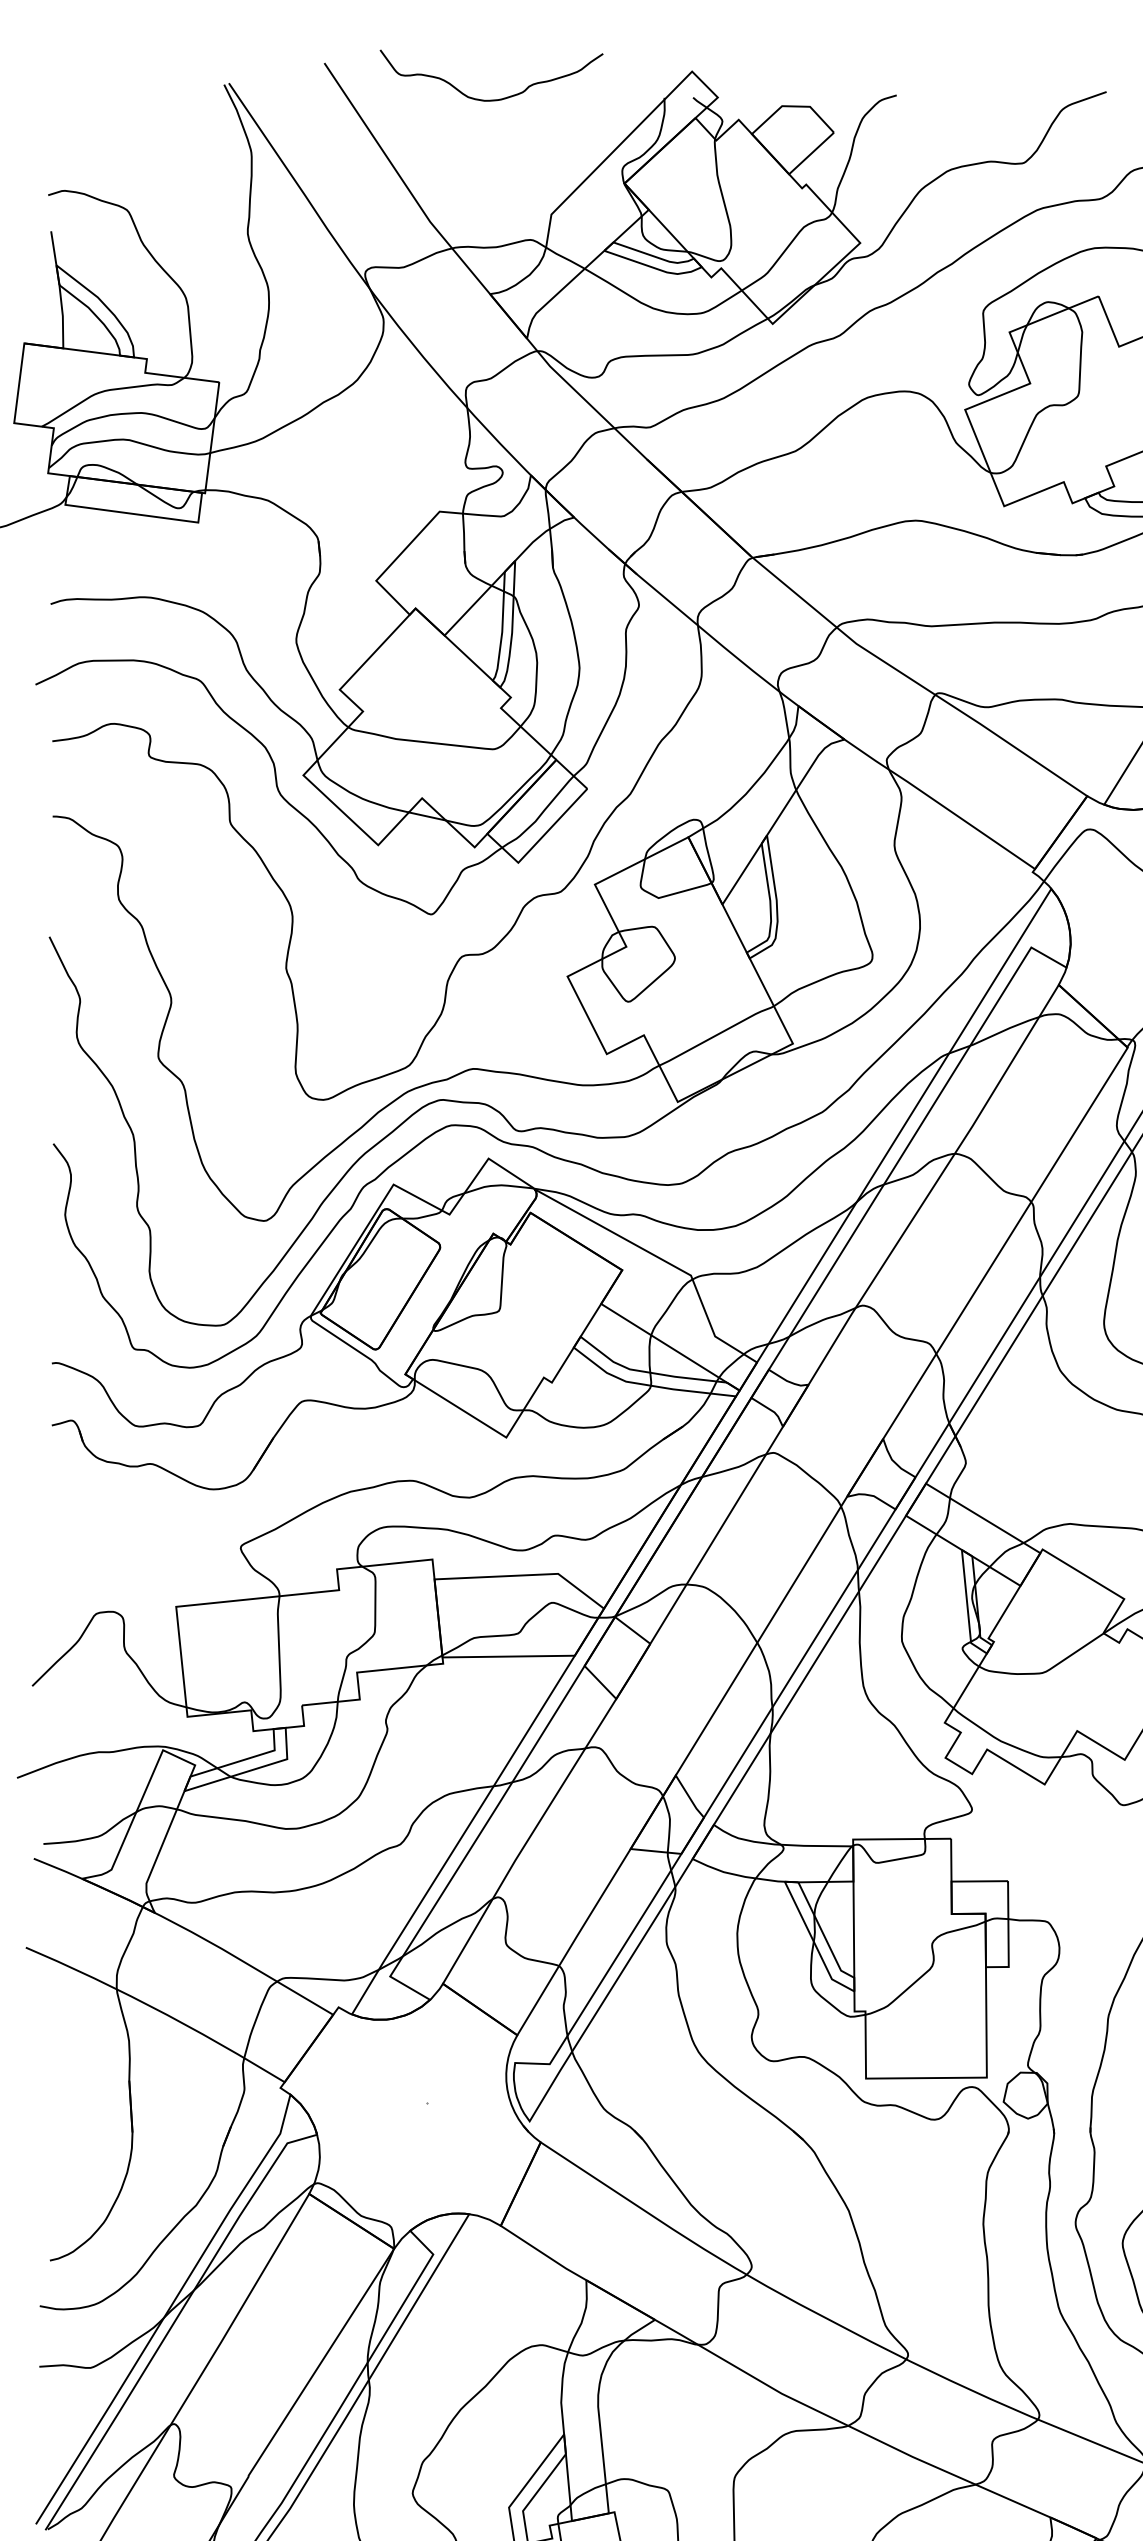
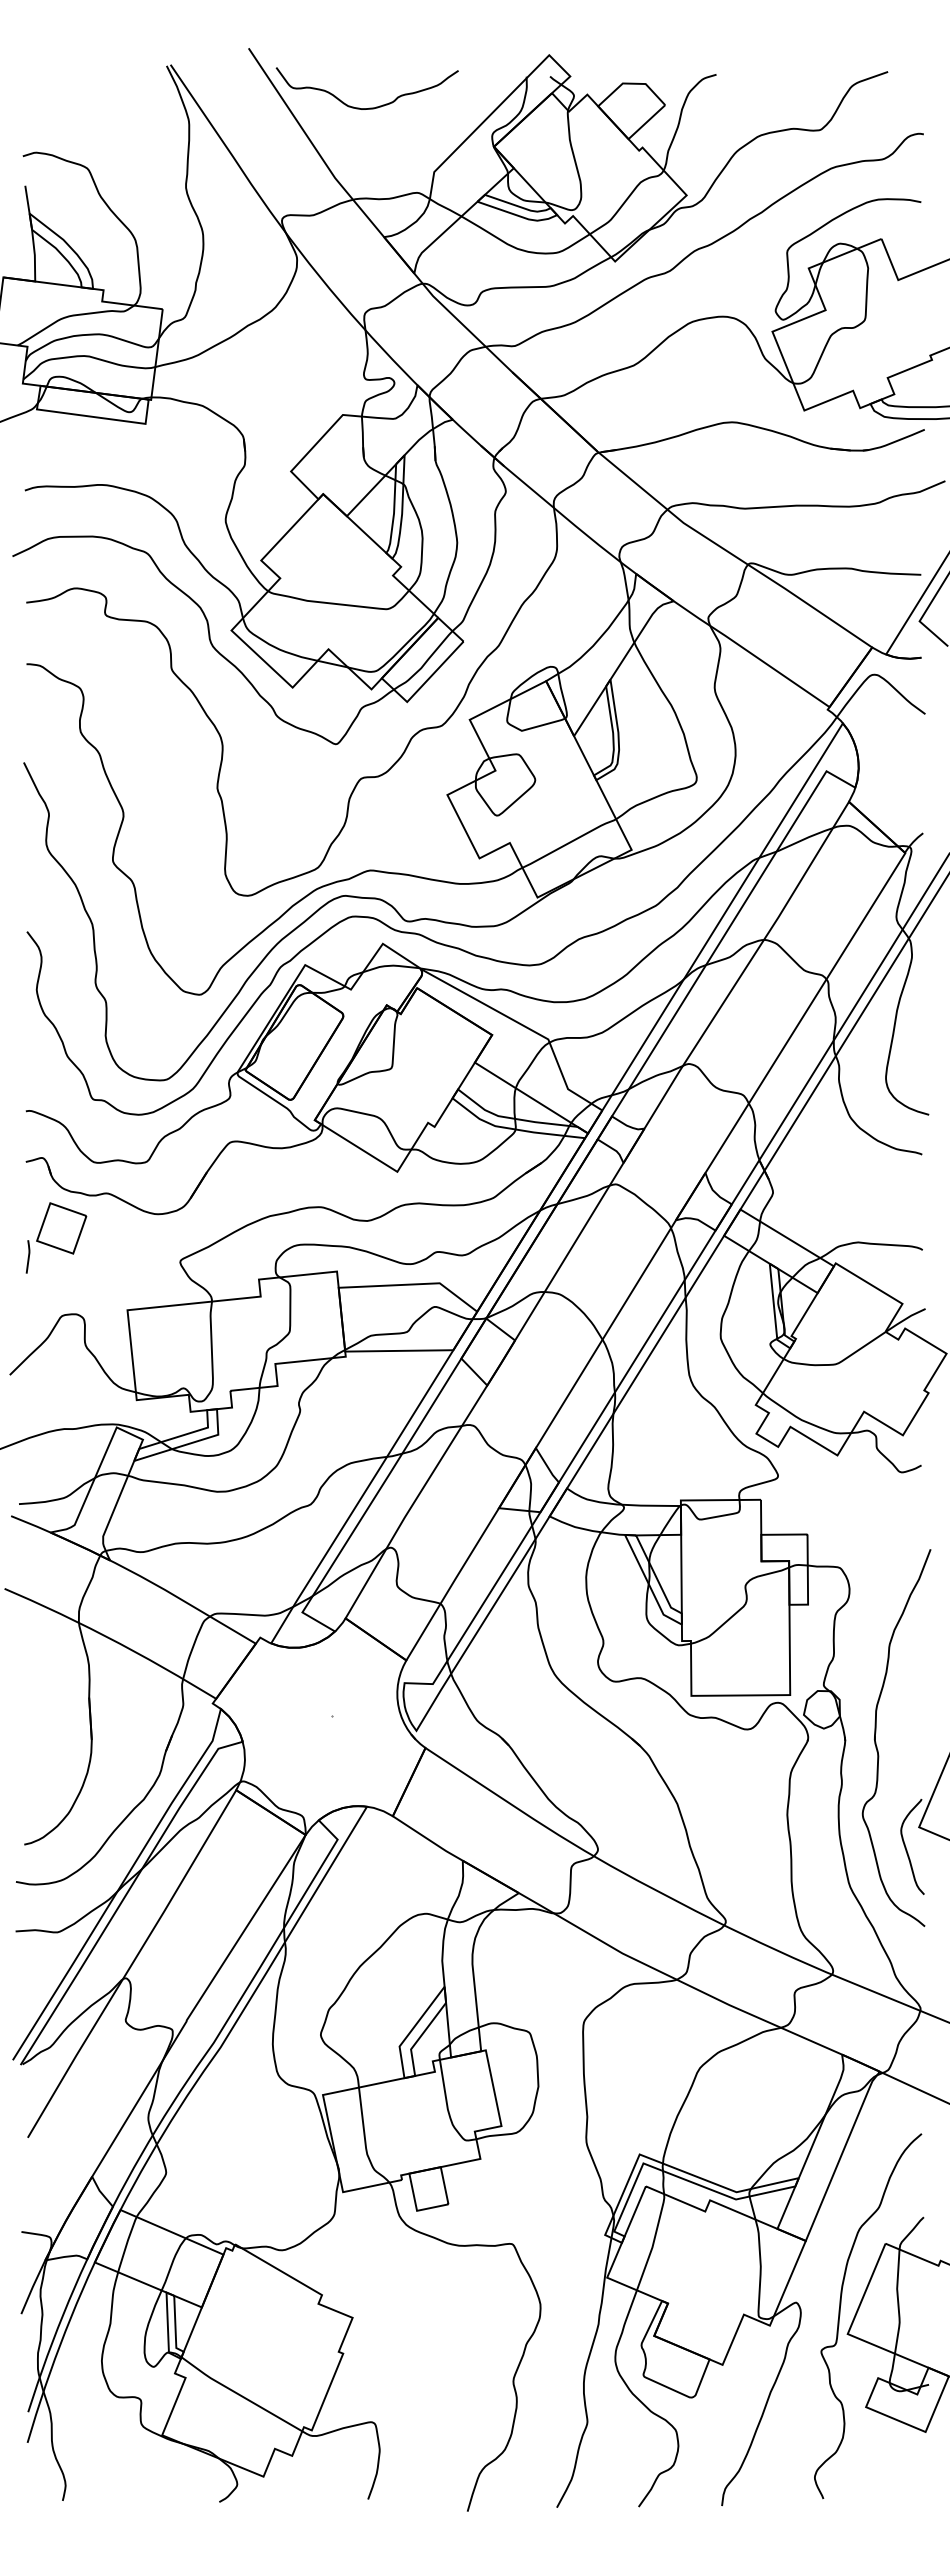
curve: (494, 98) -> (369, 107), moved
part: (89, 1517) -> (56, 1237), added

